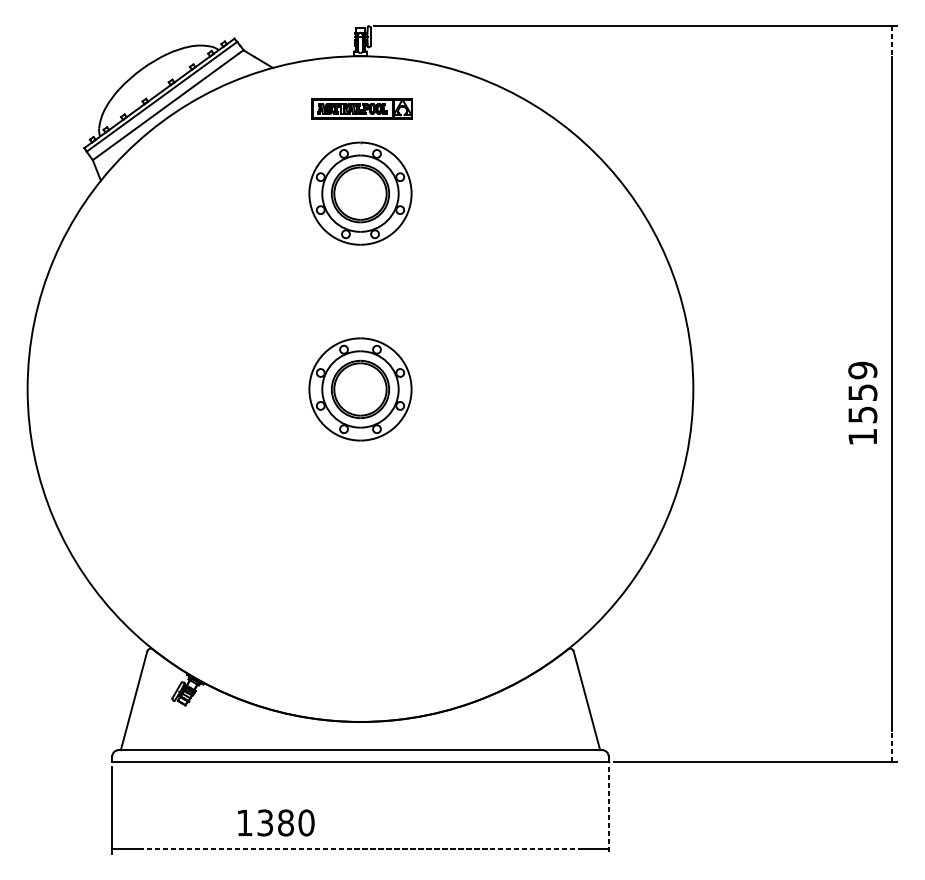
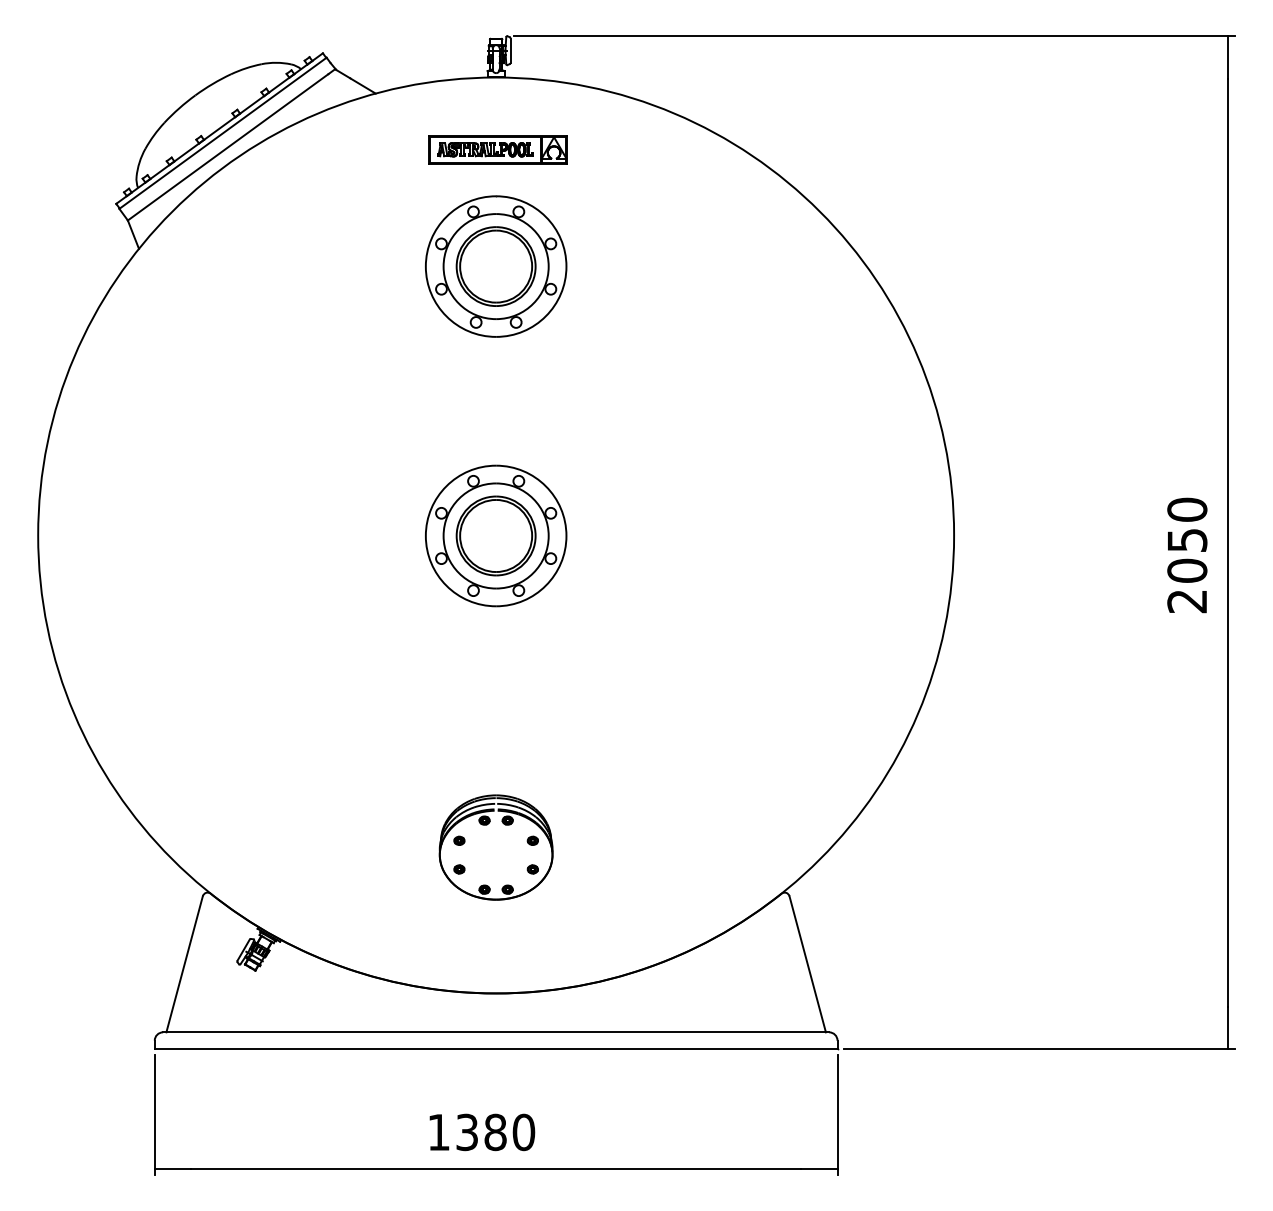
line: (892, 41) -> (1227, 57), dashed -> solid
text: (862, 403) -> (1187, 555), 1559 -> 2050
part: (360, 615) -> (495, 847), added
line: (892, 746) -> (1227, 1027), dashed -> solid
line: (608, 809) -> (837, 1114), dashed -> solid
text: (276, 823) -> (482, 1132), moved
line: (360, 849) -> (496, 1168), dashed -> solid

